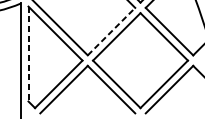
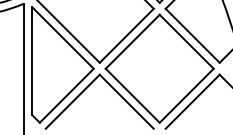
line: (112, 31) -> (127, 35), dashed -> solid
line: (28, 54) -> (32, 61), dashed -> solid

